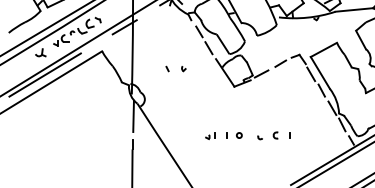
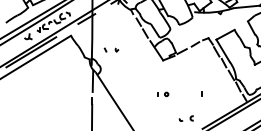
part: (176, 68) -> (111, 49), moved
part: (209, 135) -> (145, 94), removed
part: (266, 135) -> (185, 118), moved

